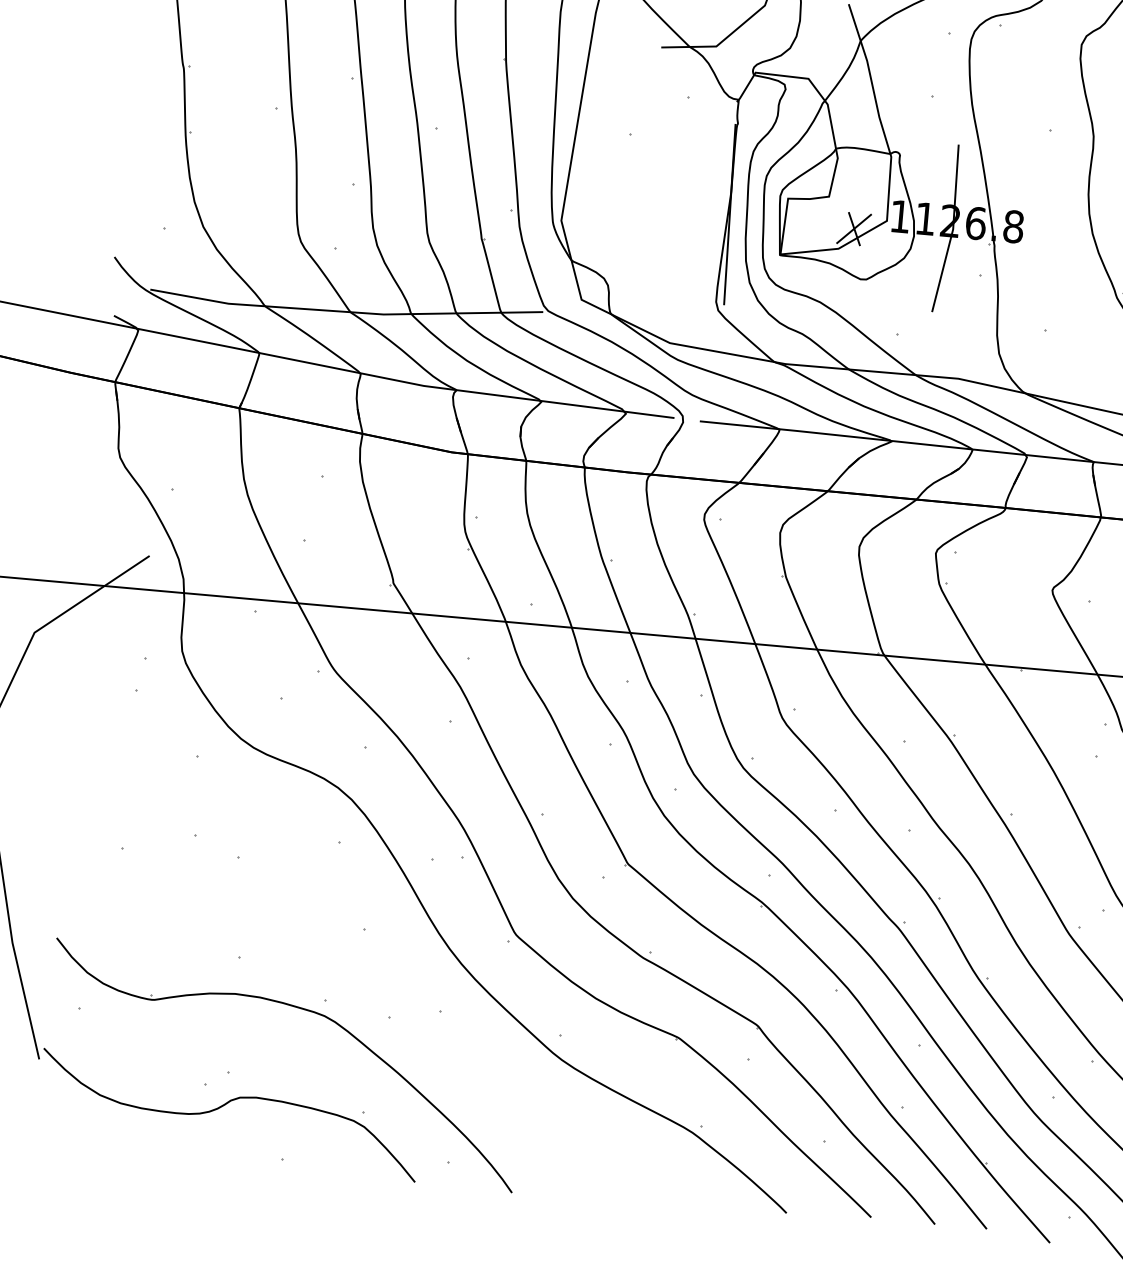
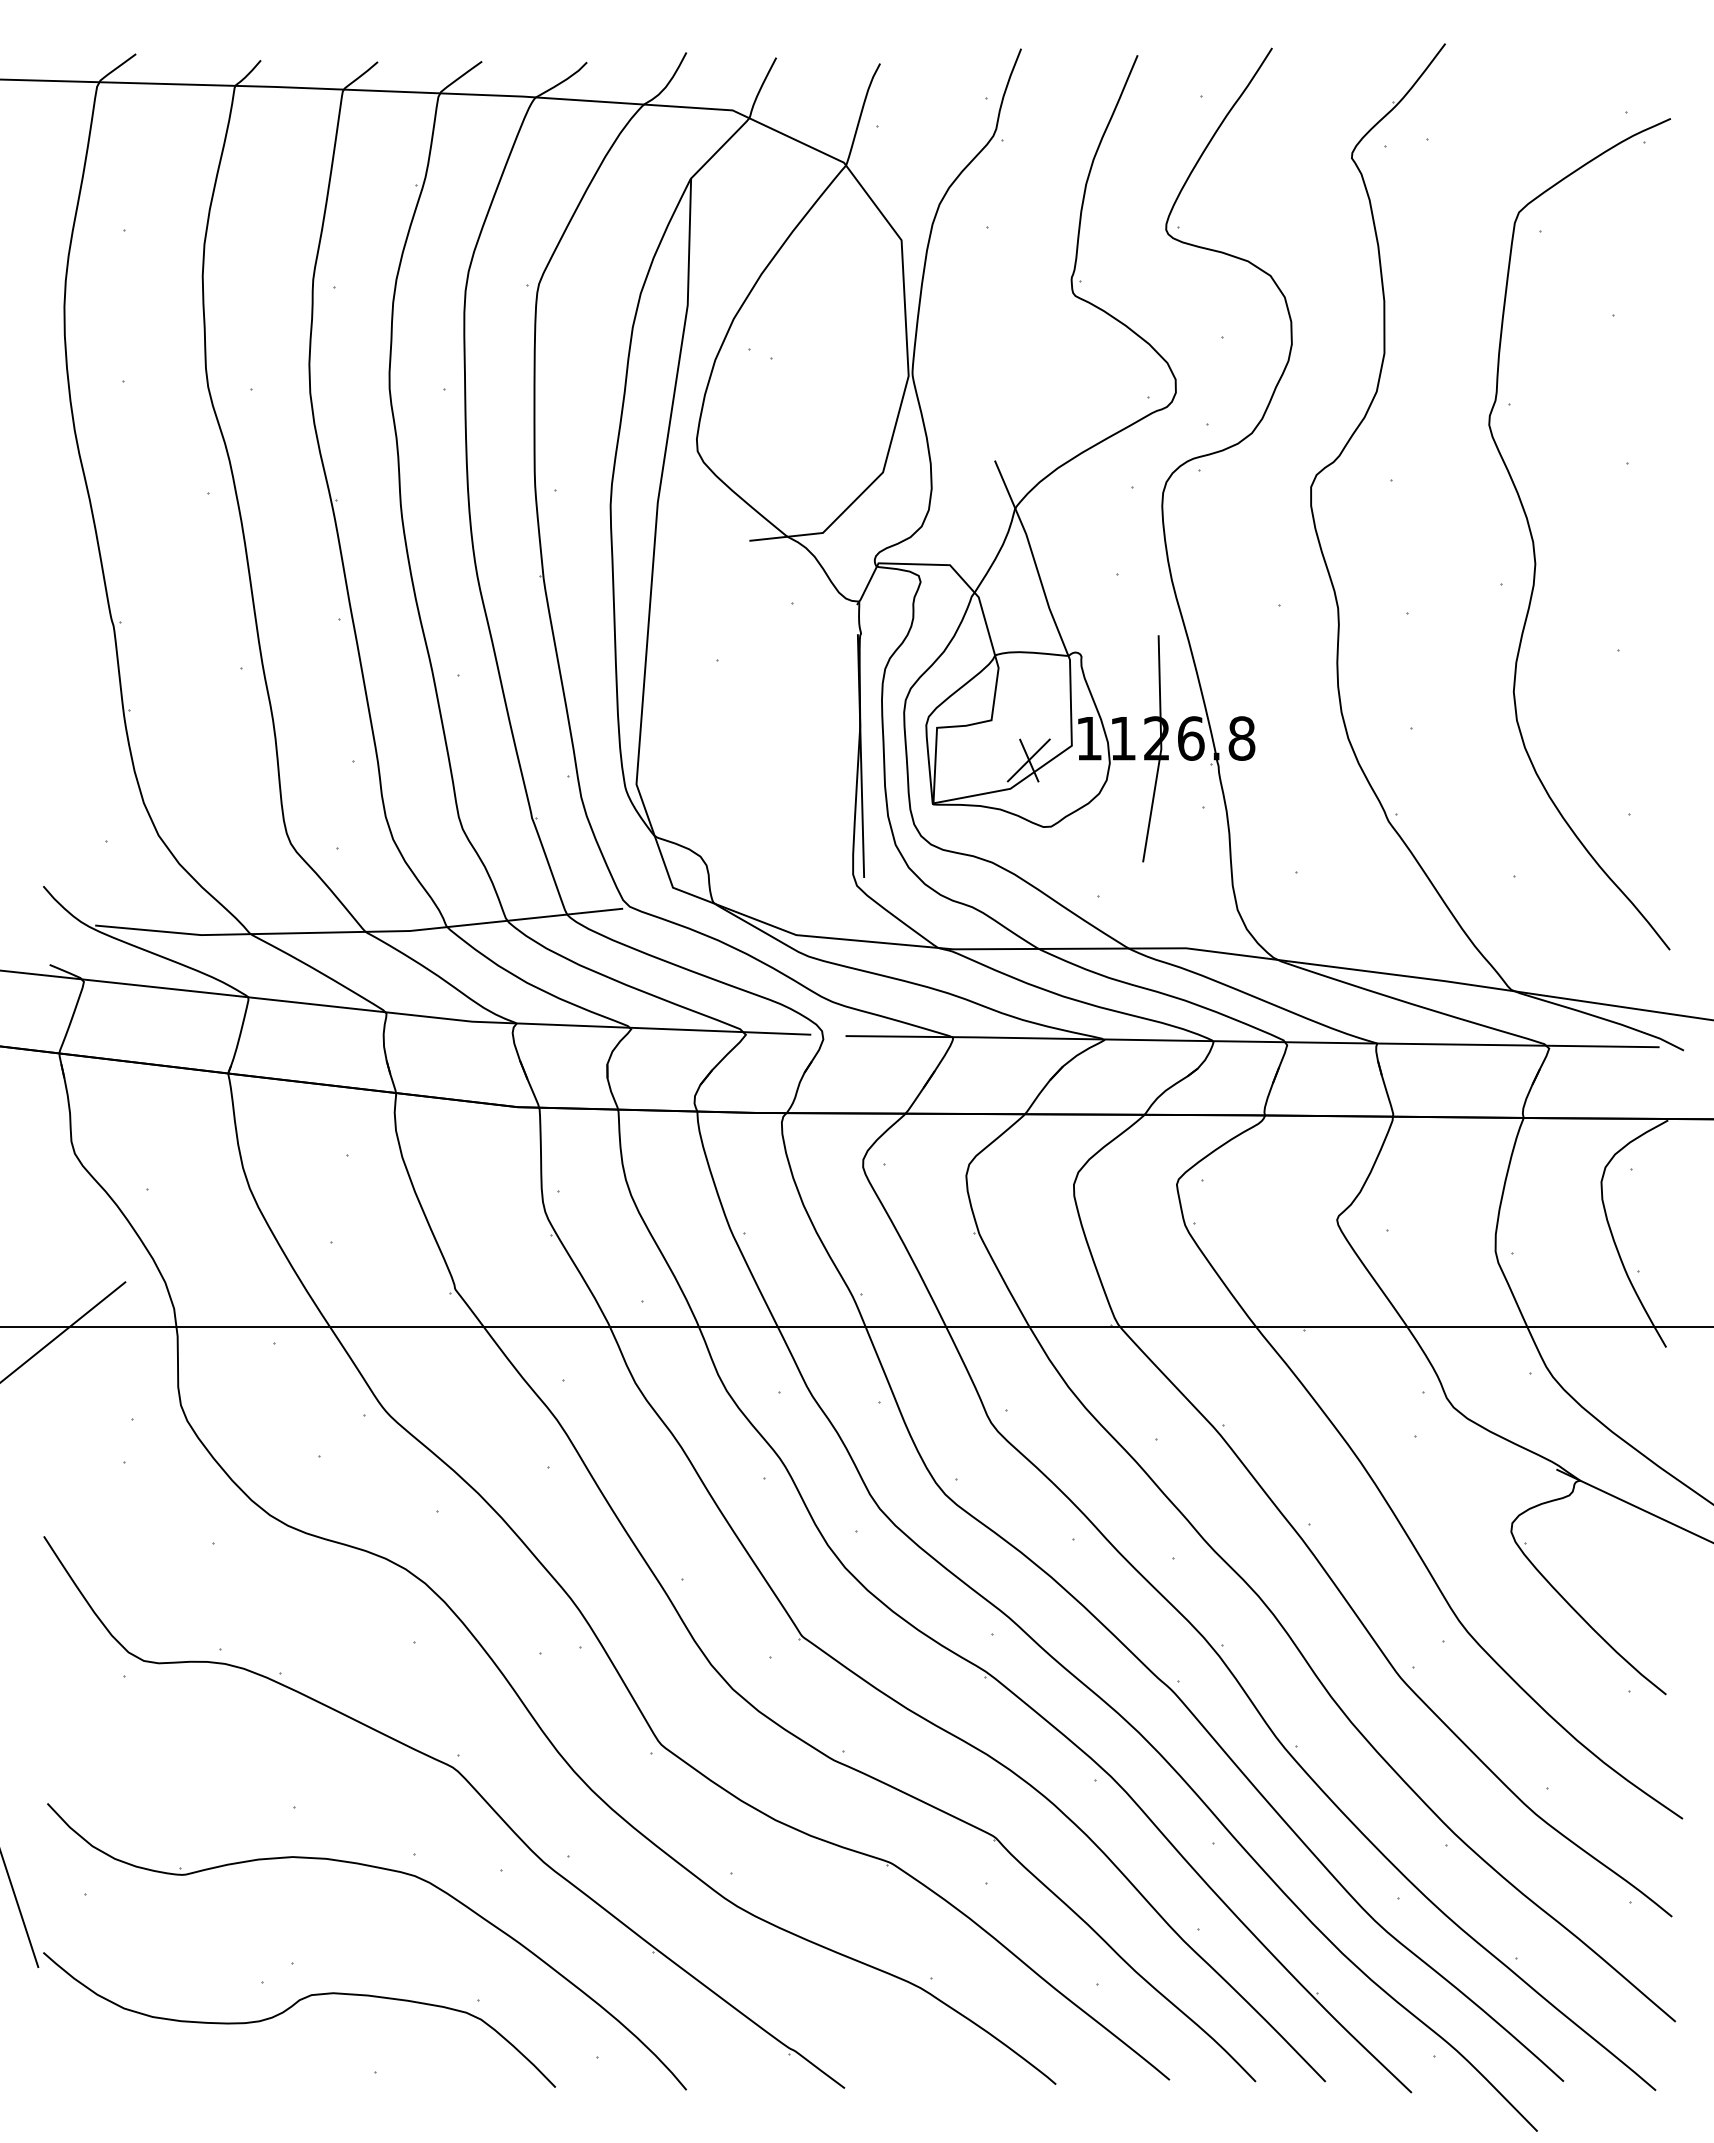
part: (372, 954) -> (471, 1787), added

